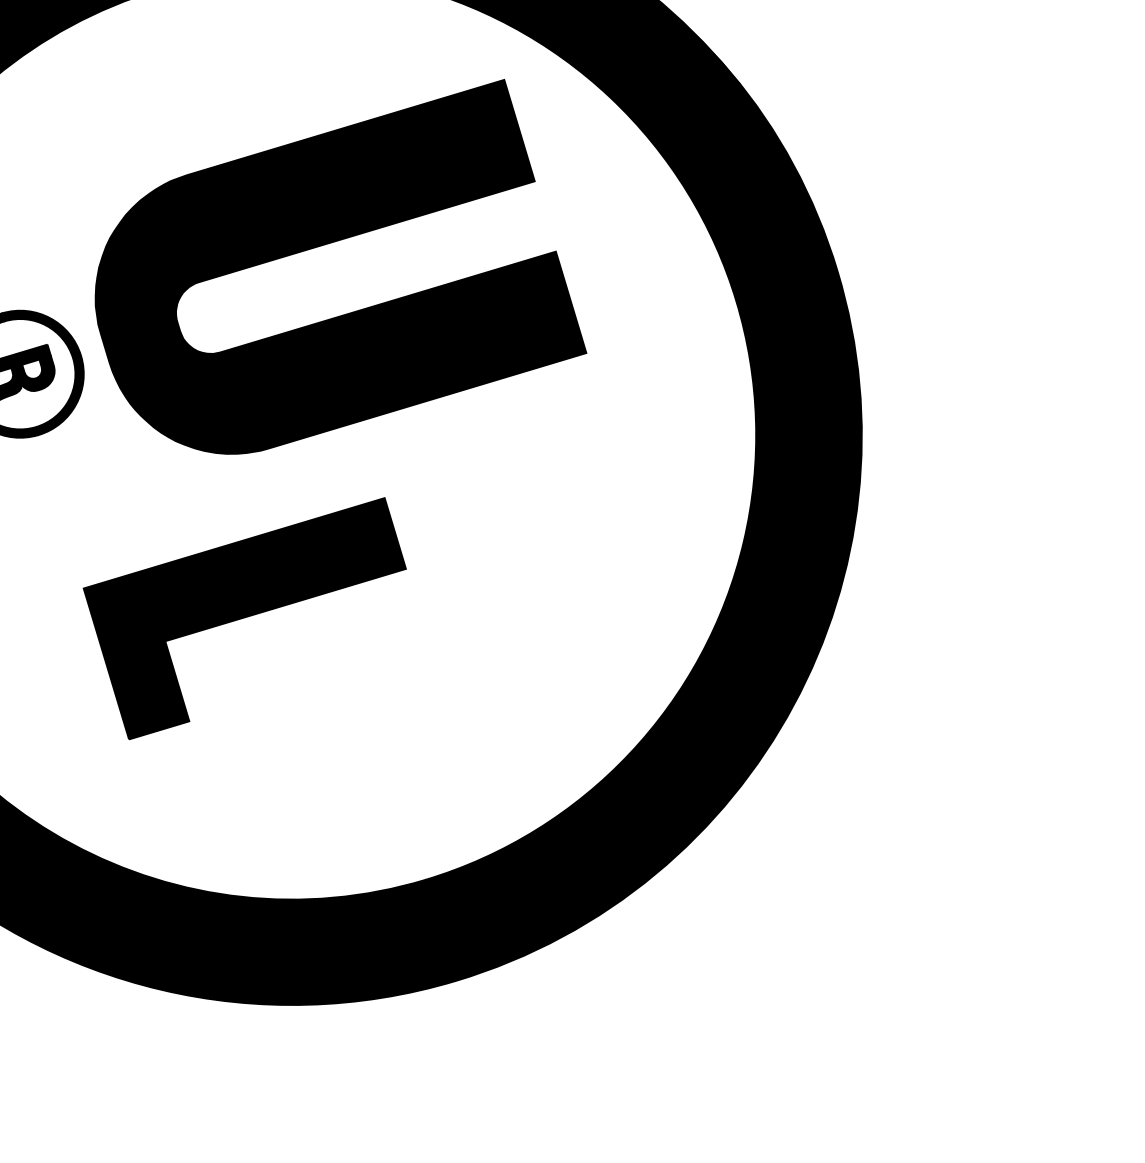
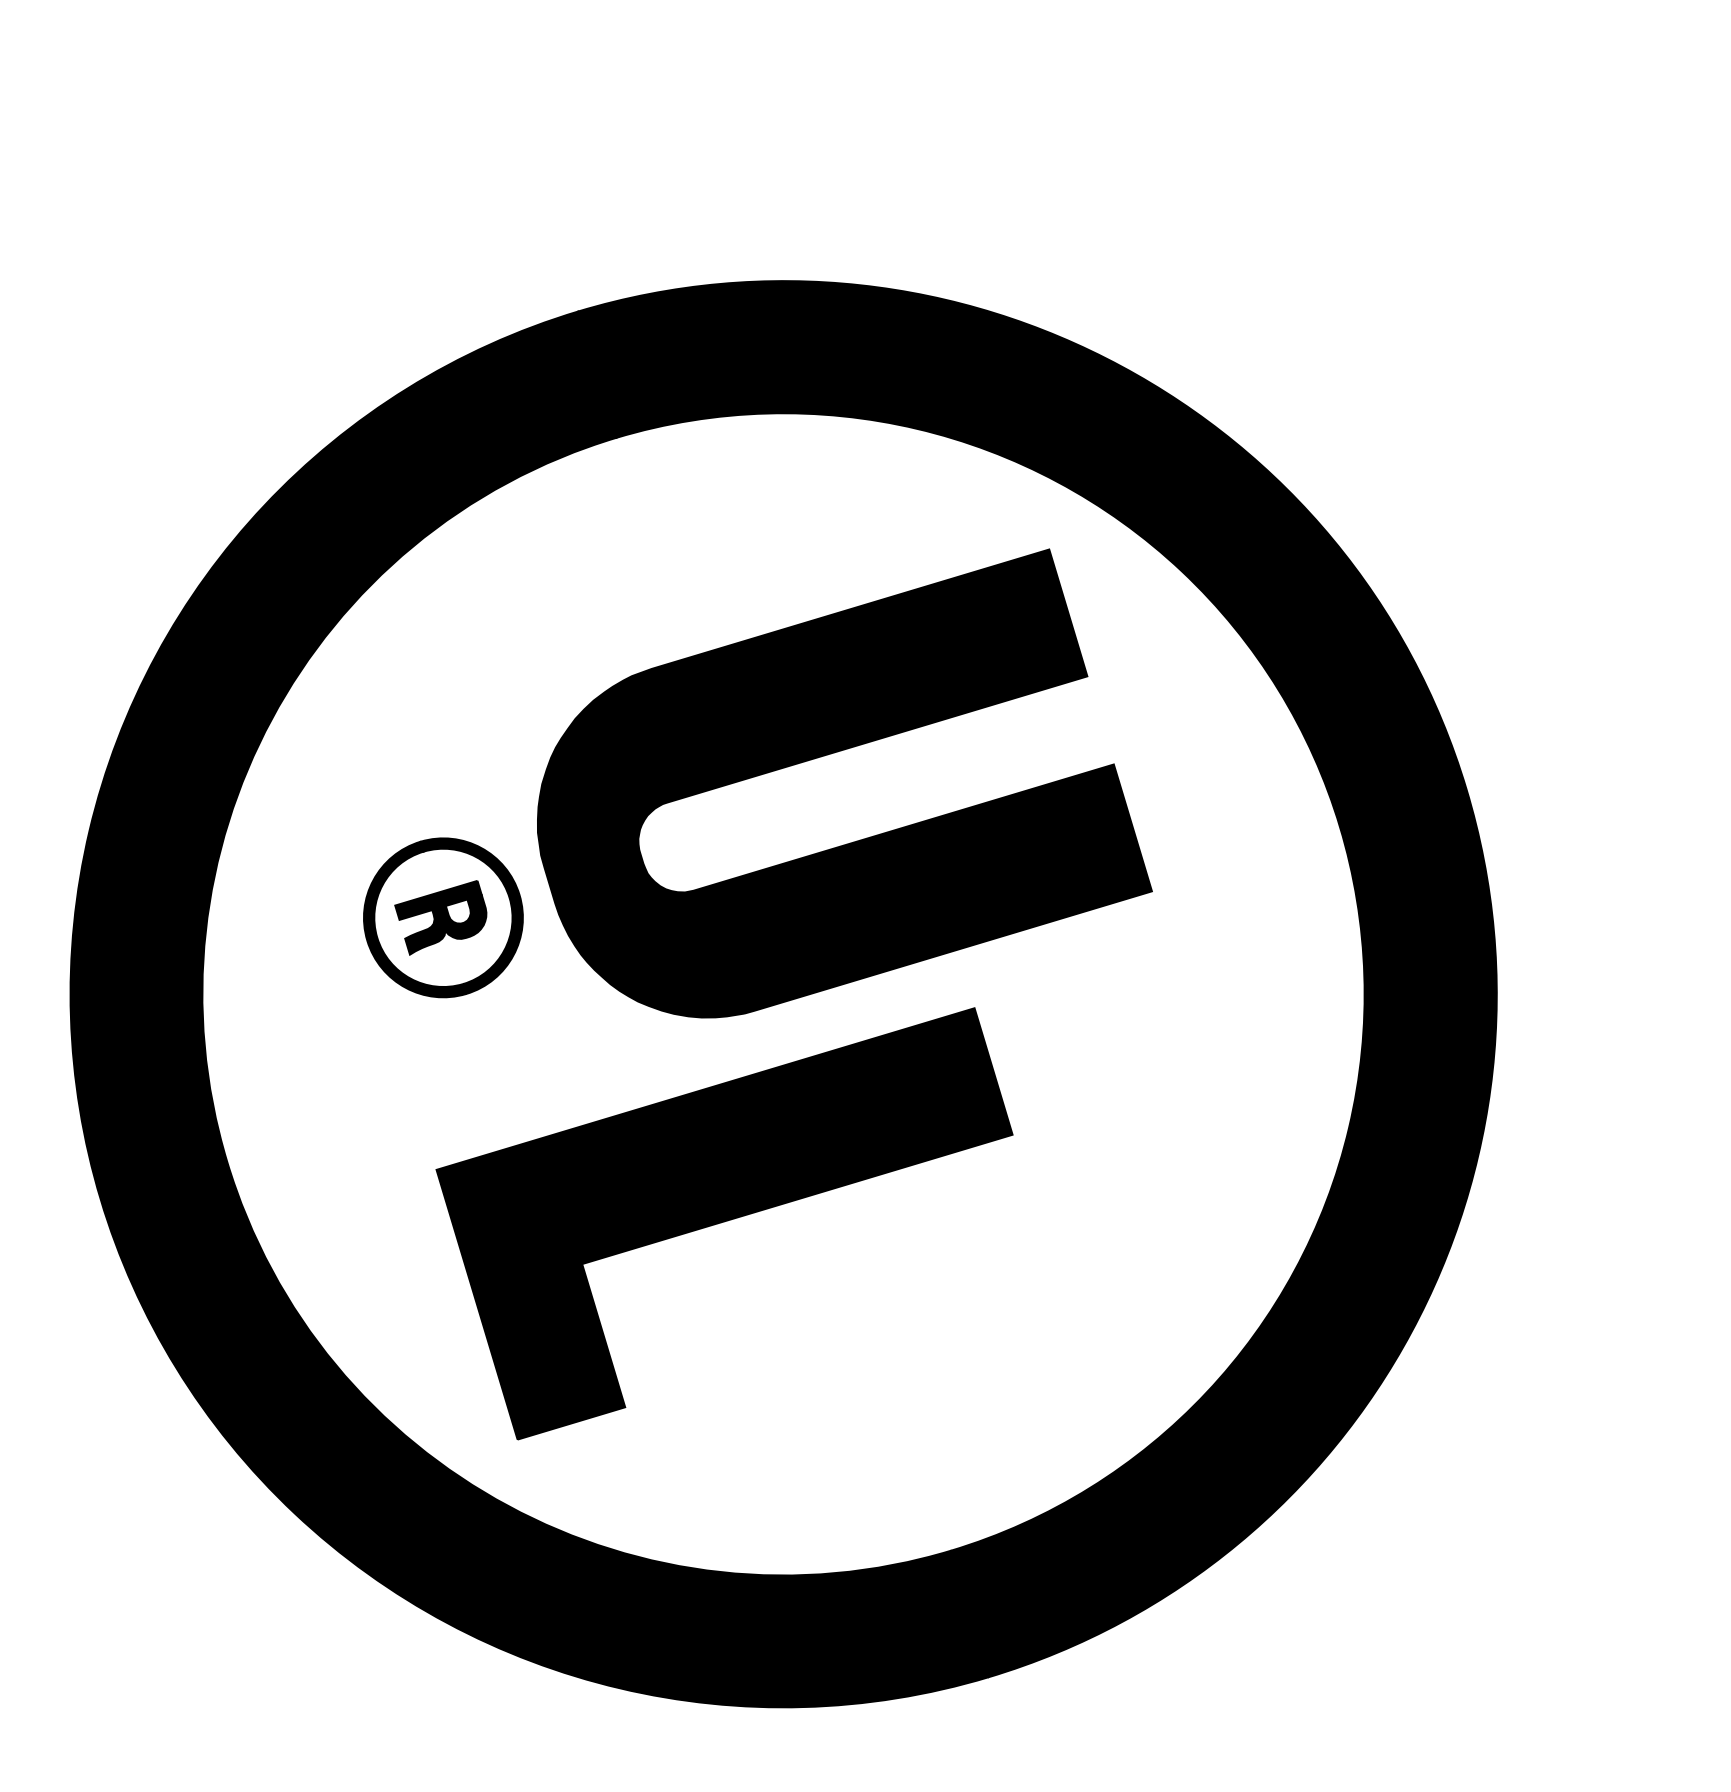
part: (244, 618) -> (724, 1223), size x1.43

